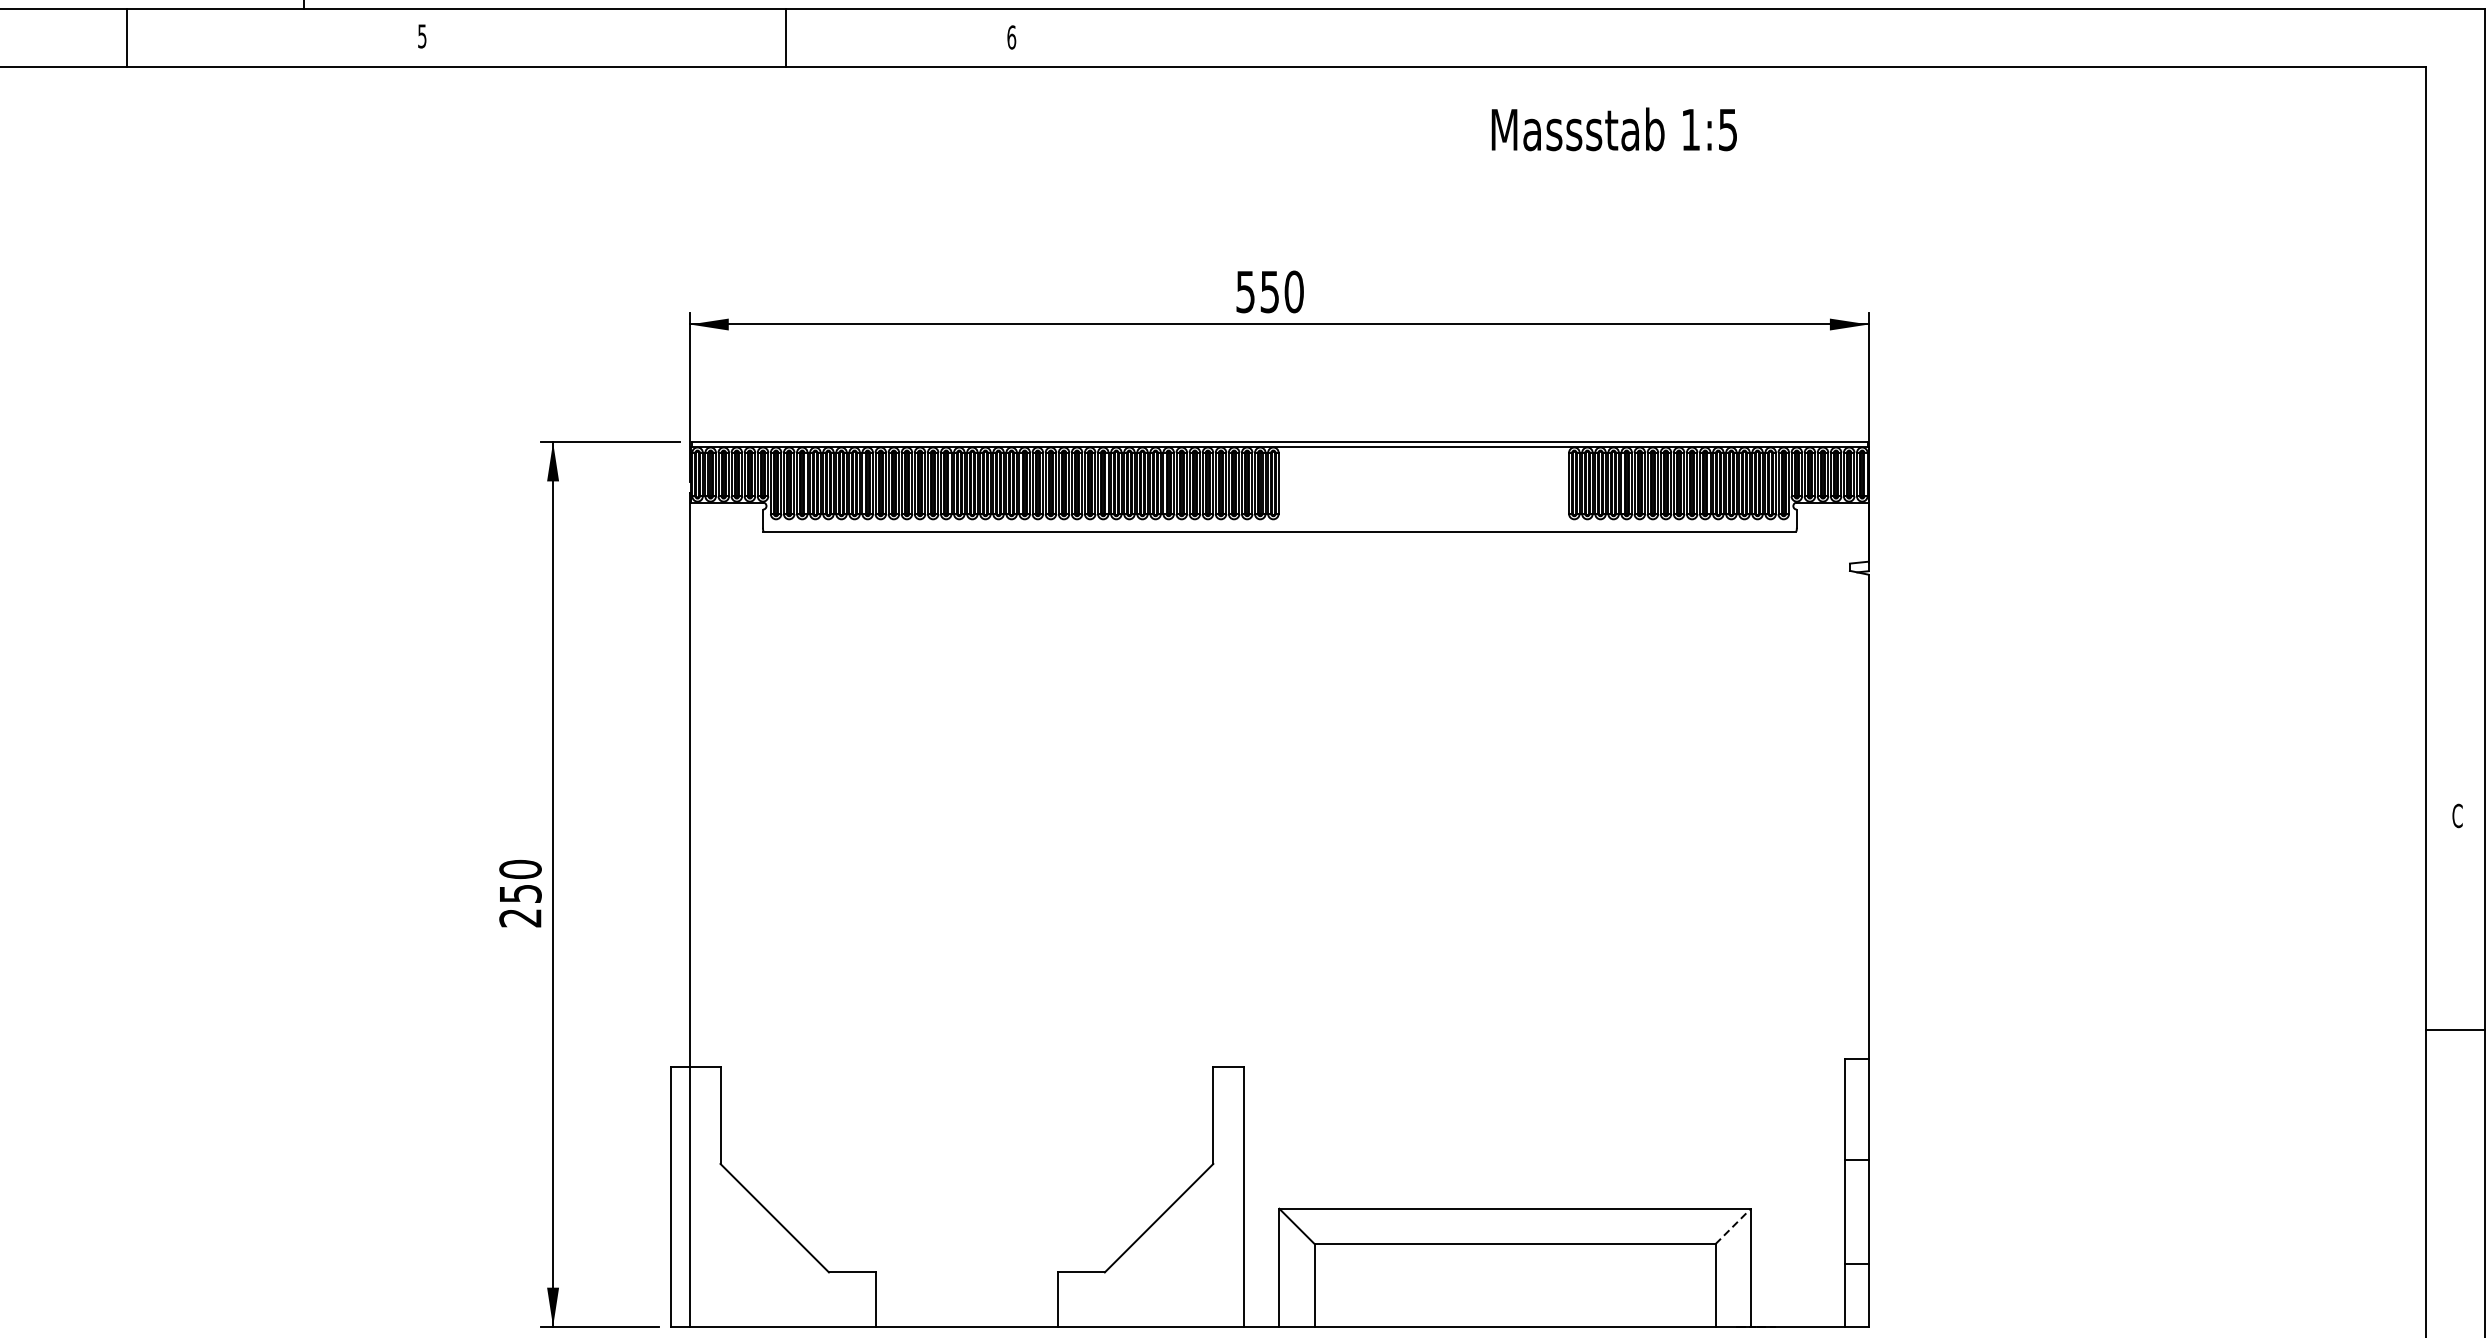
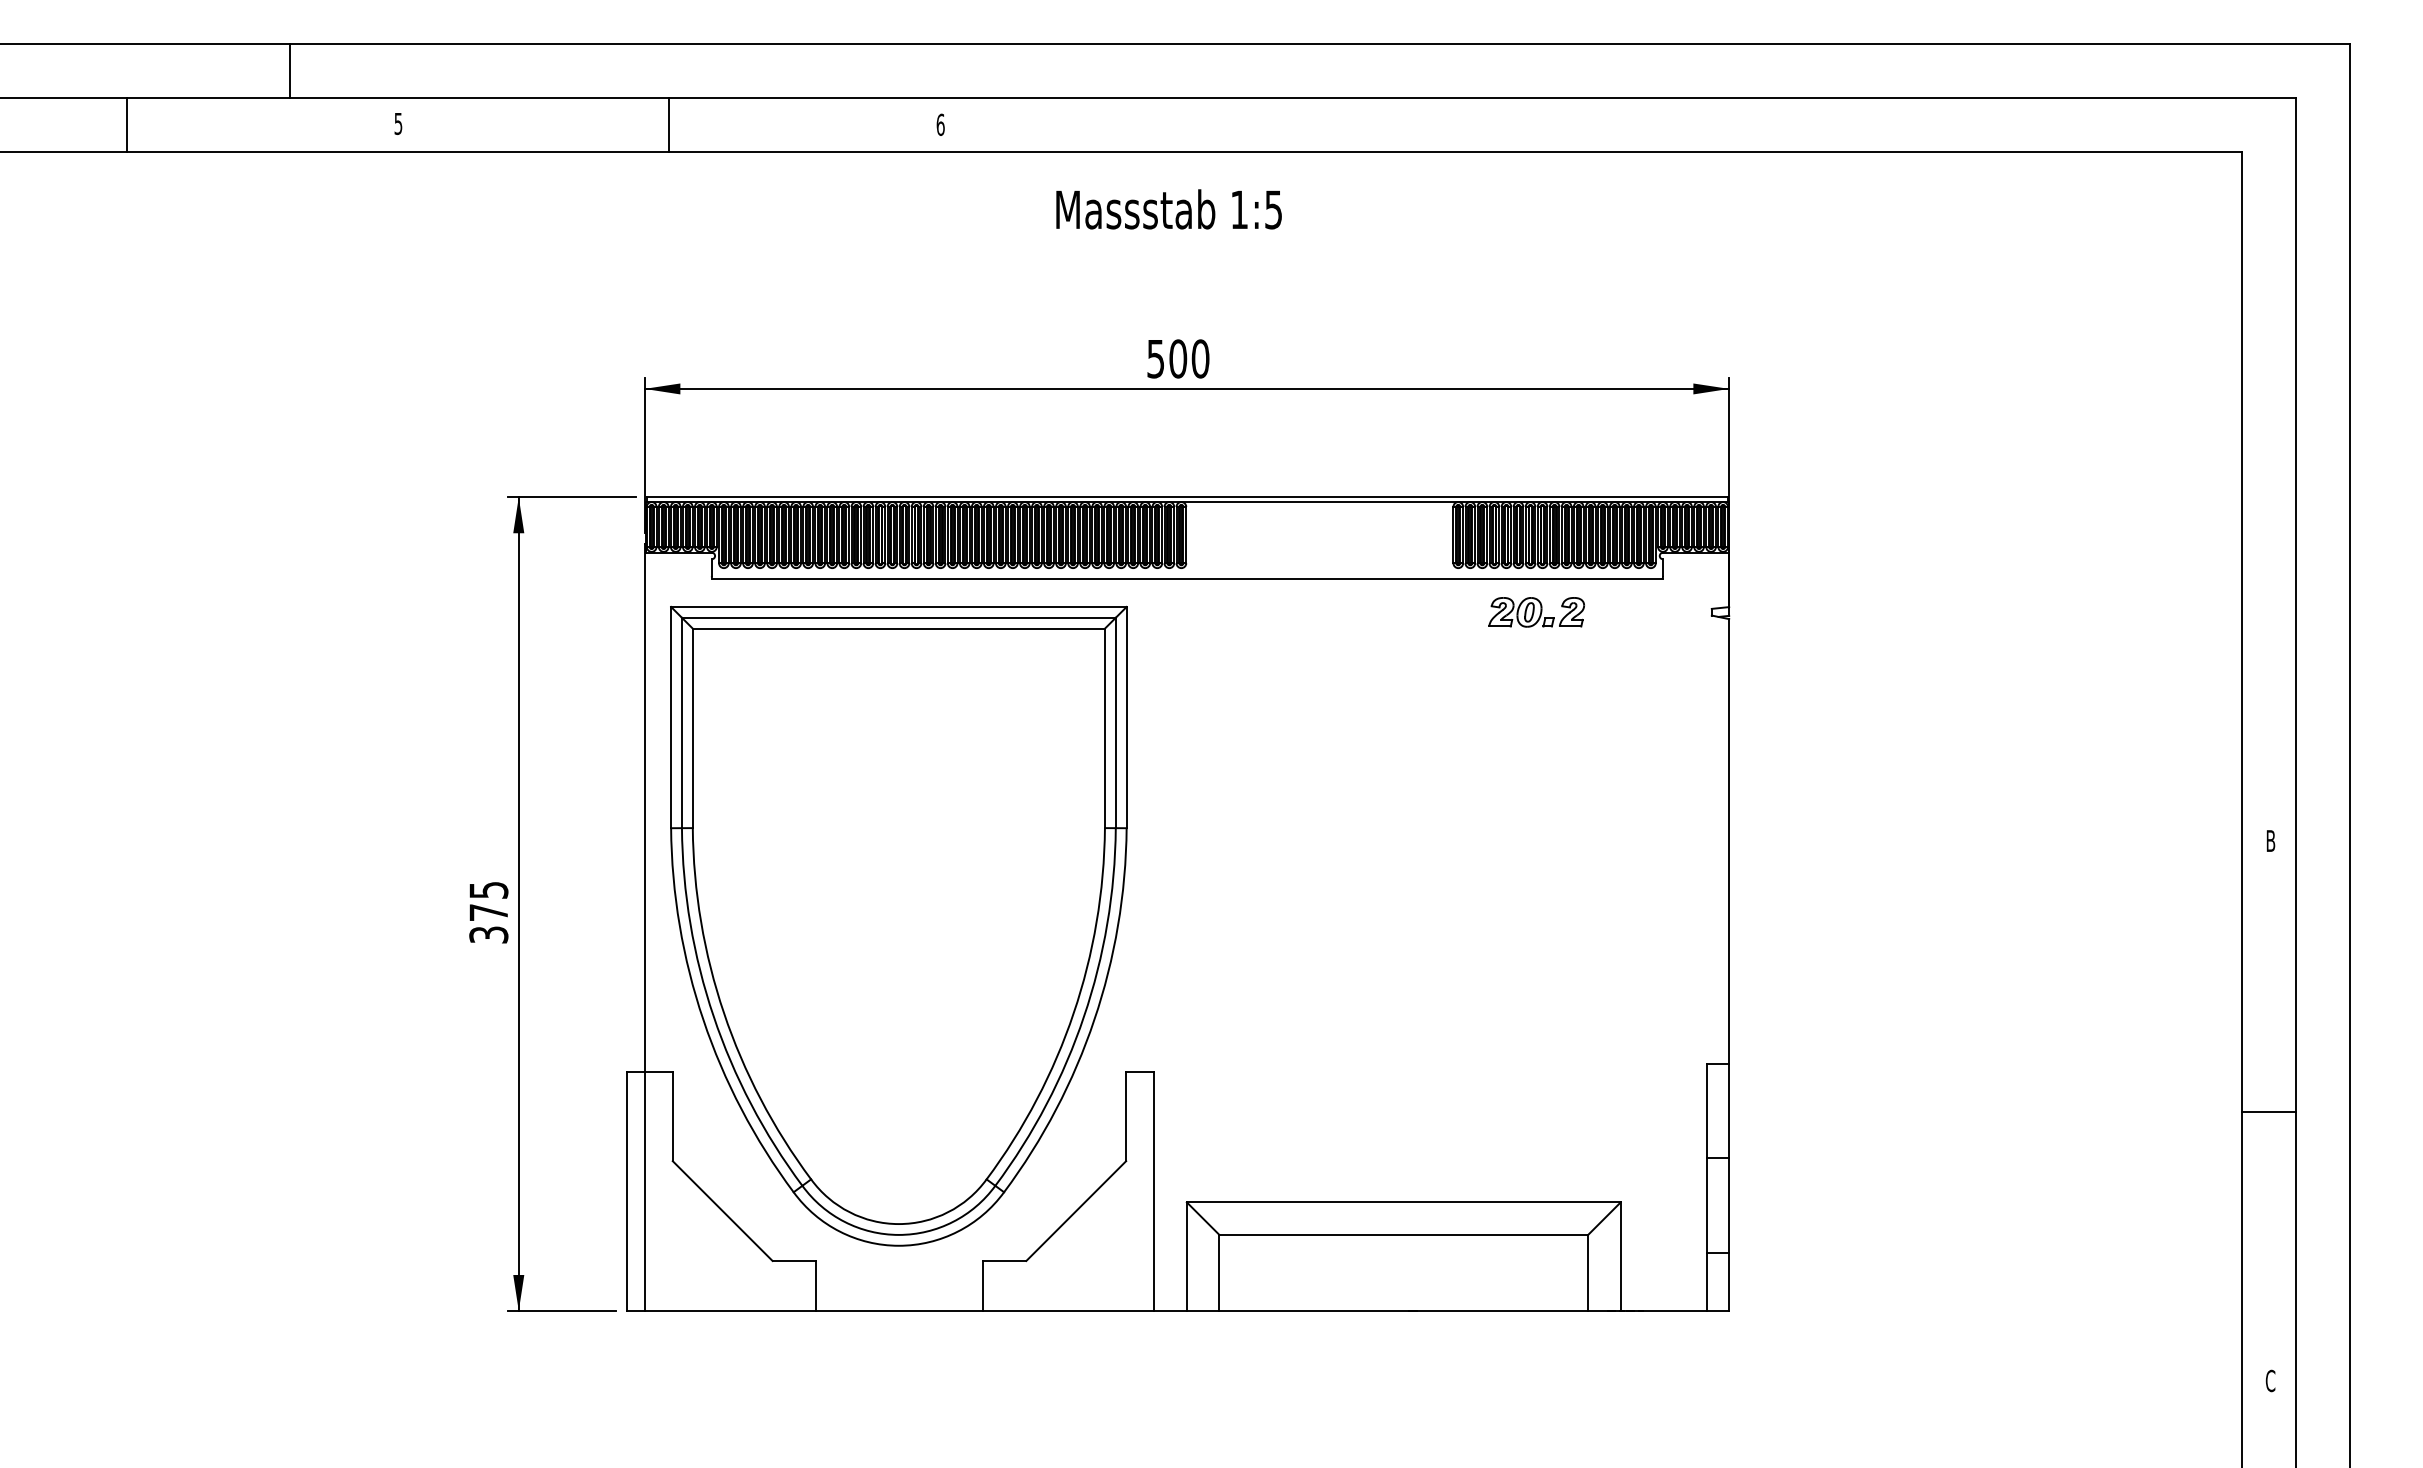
line: (786, 38) -> (669, 125), moved
text: (1613, 129) -> (1168, 209), moved
text: (1270, 291) -> (1178, 358), 550 -> 500
part: (1659, 567) -> (1536, 612), added
text: (2457, 815) -> (2270, 840), C -> B
text: (520, 893) -> (488, 912), 250 -> 375
part: (965, 907) -> (898, 925), added
line: (2455, 1030) -> (2268, 1112), moved
line: (1733, 1226) -> (1604, 1218), dashed -> solid

